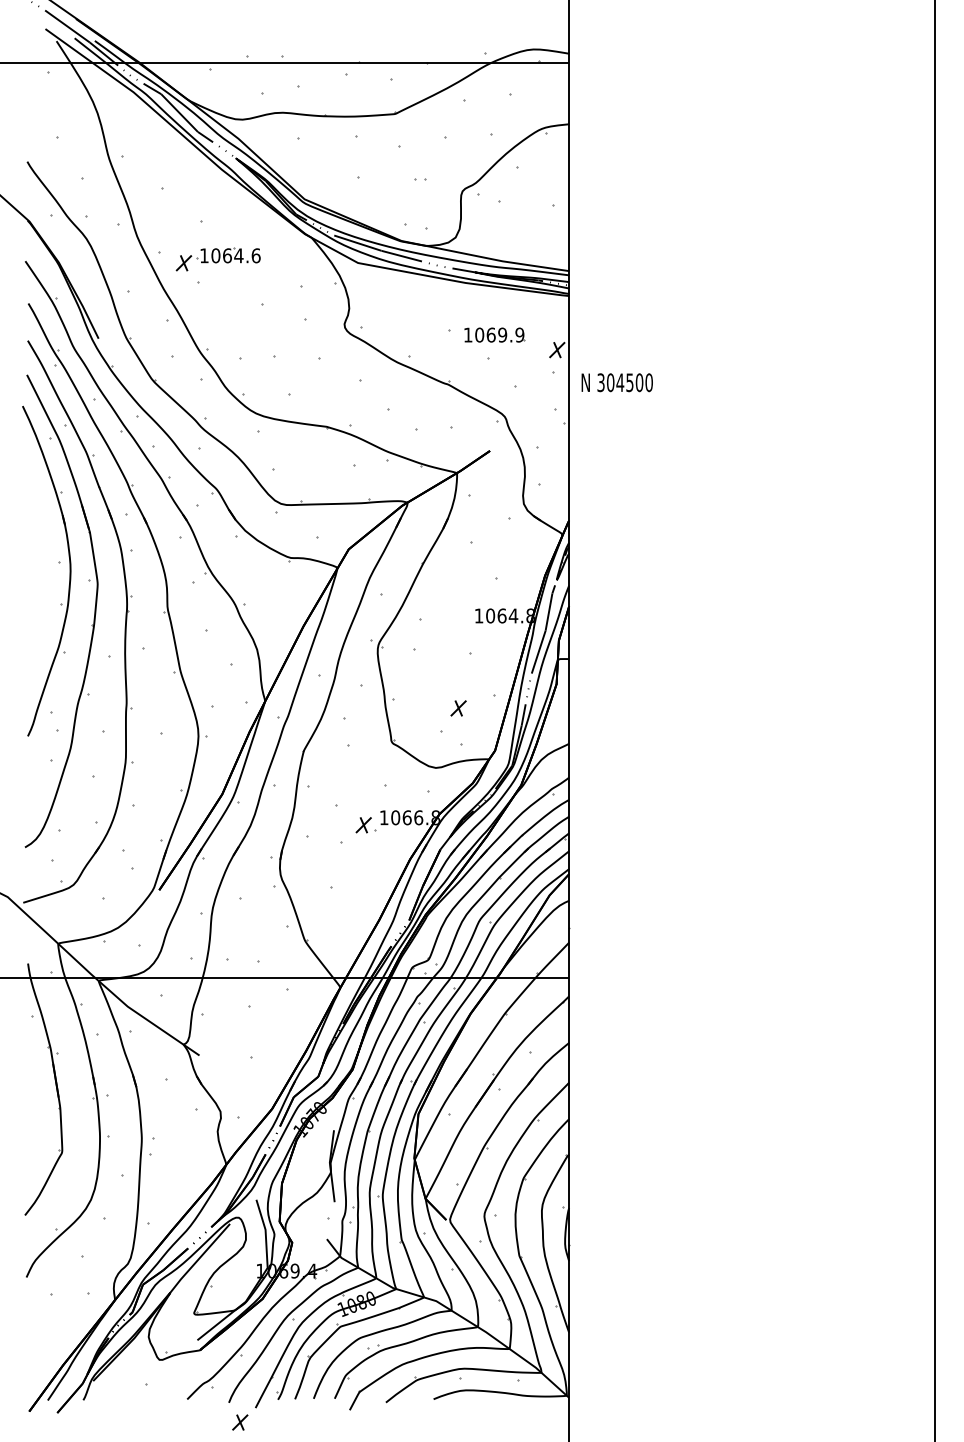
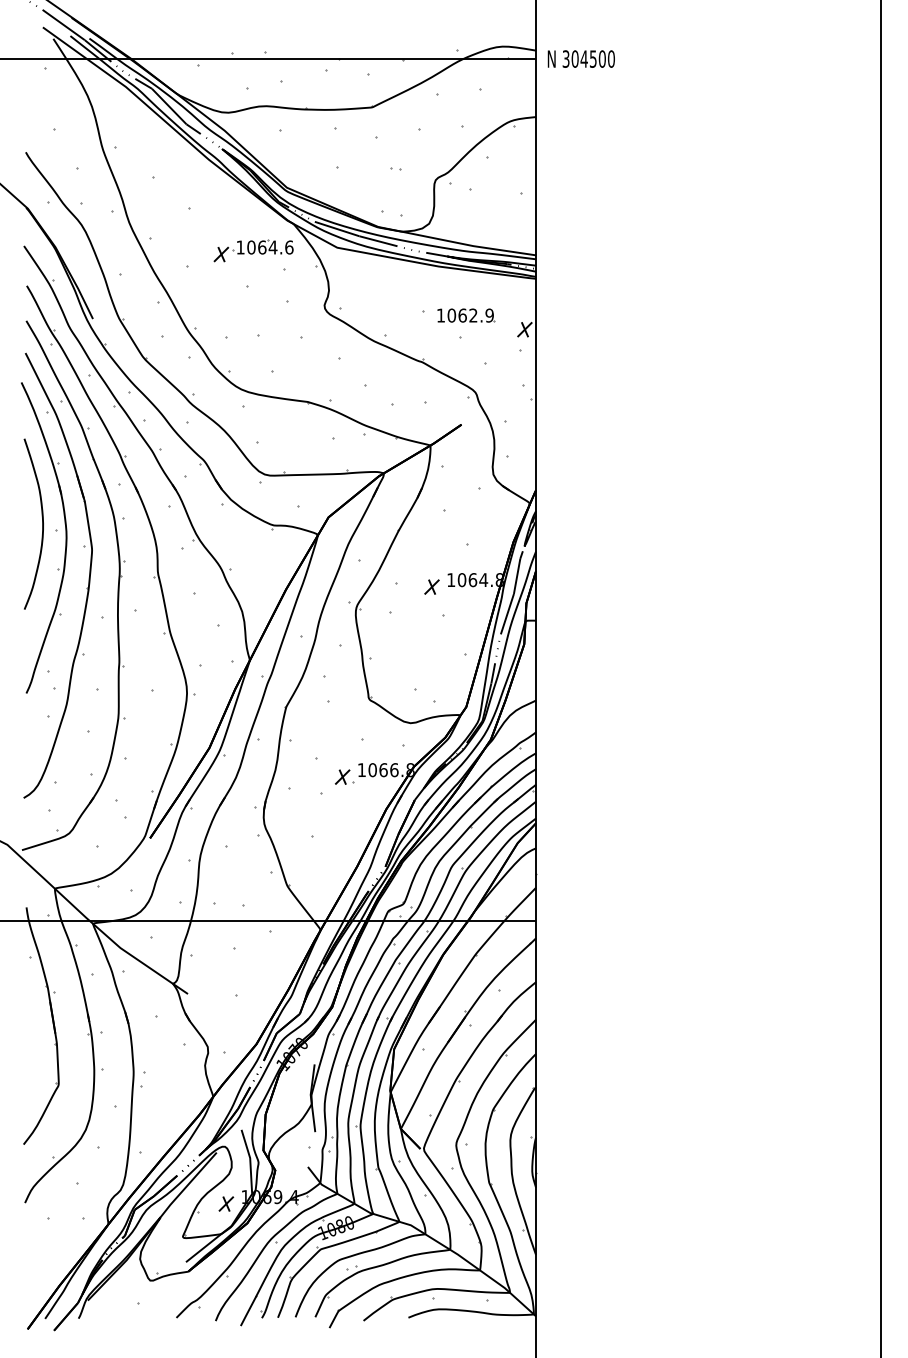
part: (217, 259) -> (252, 250), moved
text: (502, 334) -> (473, 315), 1069.9 -> 1062.9
text: (616, 382) -> (580, 58), moved
curve: (44, 556) -> (42, 524), added
part: (458, 708) -> (431, 587), moved
part: (240, 1422) -> (226, 1203), moved

